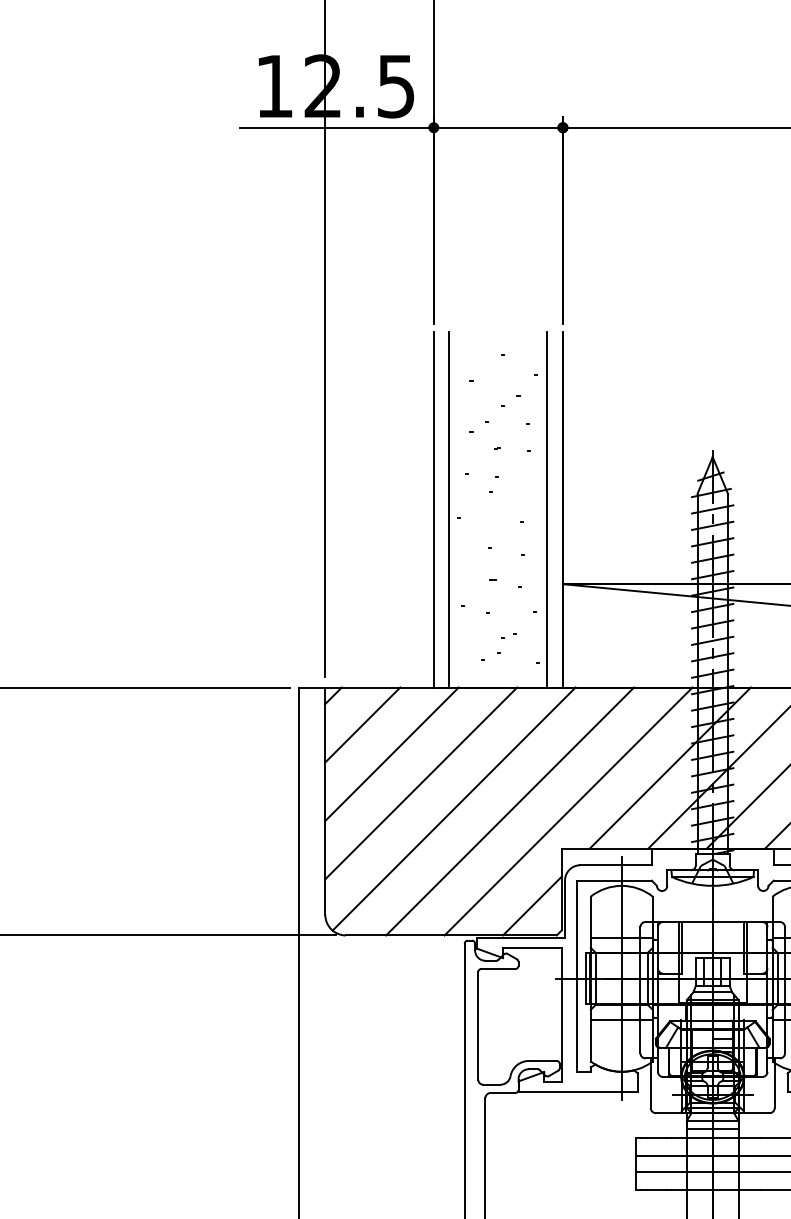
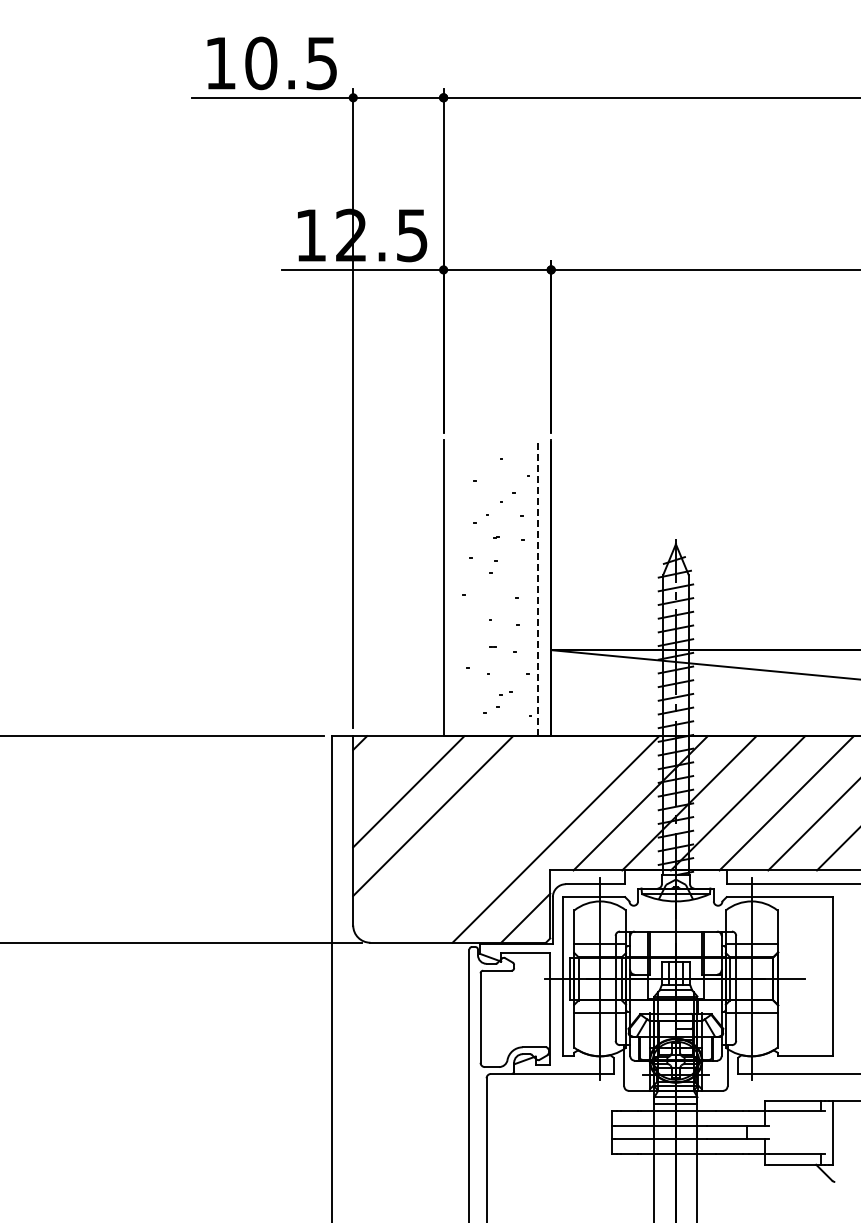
line: (449, 510) -> (456, 588), removed
line: (547, 510) -> (538, 588), solid -> dashed
line: (362, 725) -> (384, 767), removed
line: (454, 809) -> (460, 837), removed
line: (509, 811) -> (506, 839), removed

